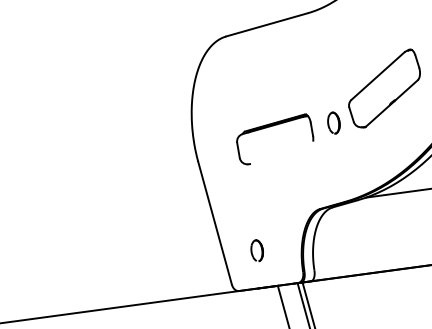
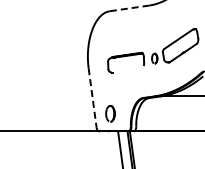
line: (266, 25) -> (129, 8), solid -> dashed
line: (214, 224) -> (92, 98), solid -> dashed
part: (256, 250) -> (110, 113), size x1.6

